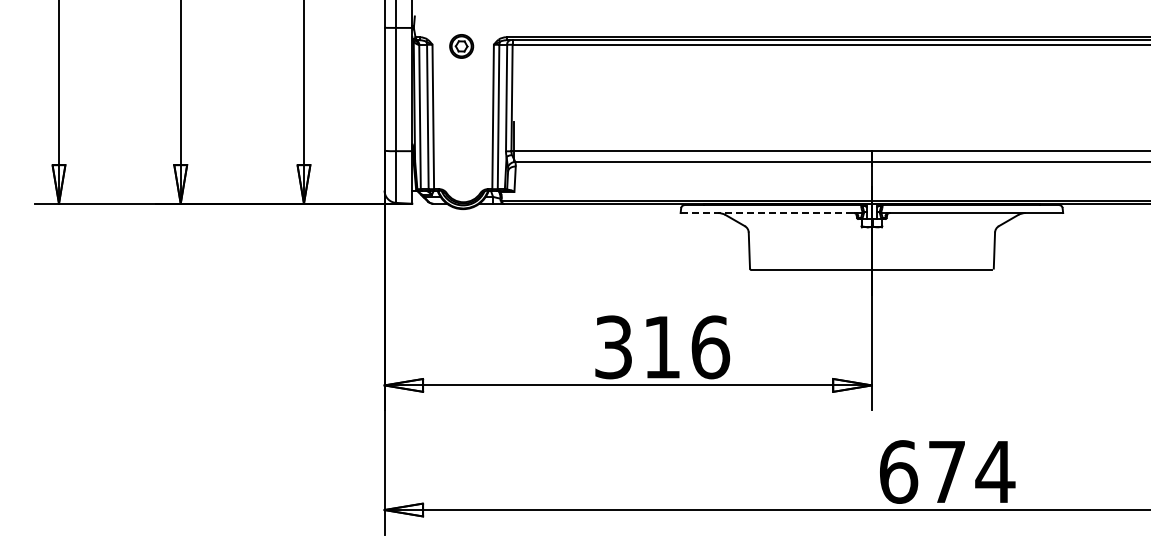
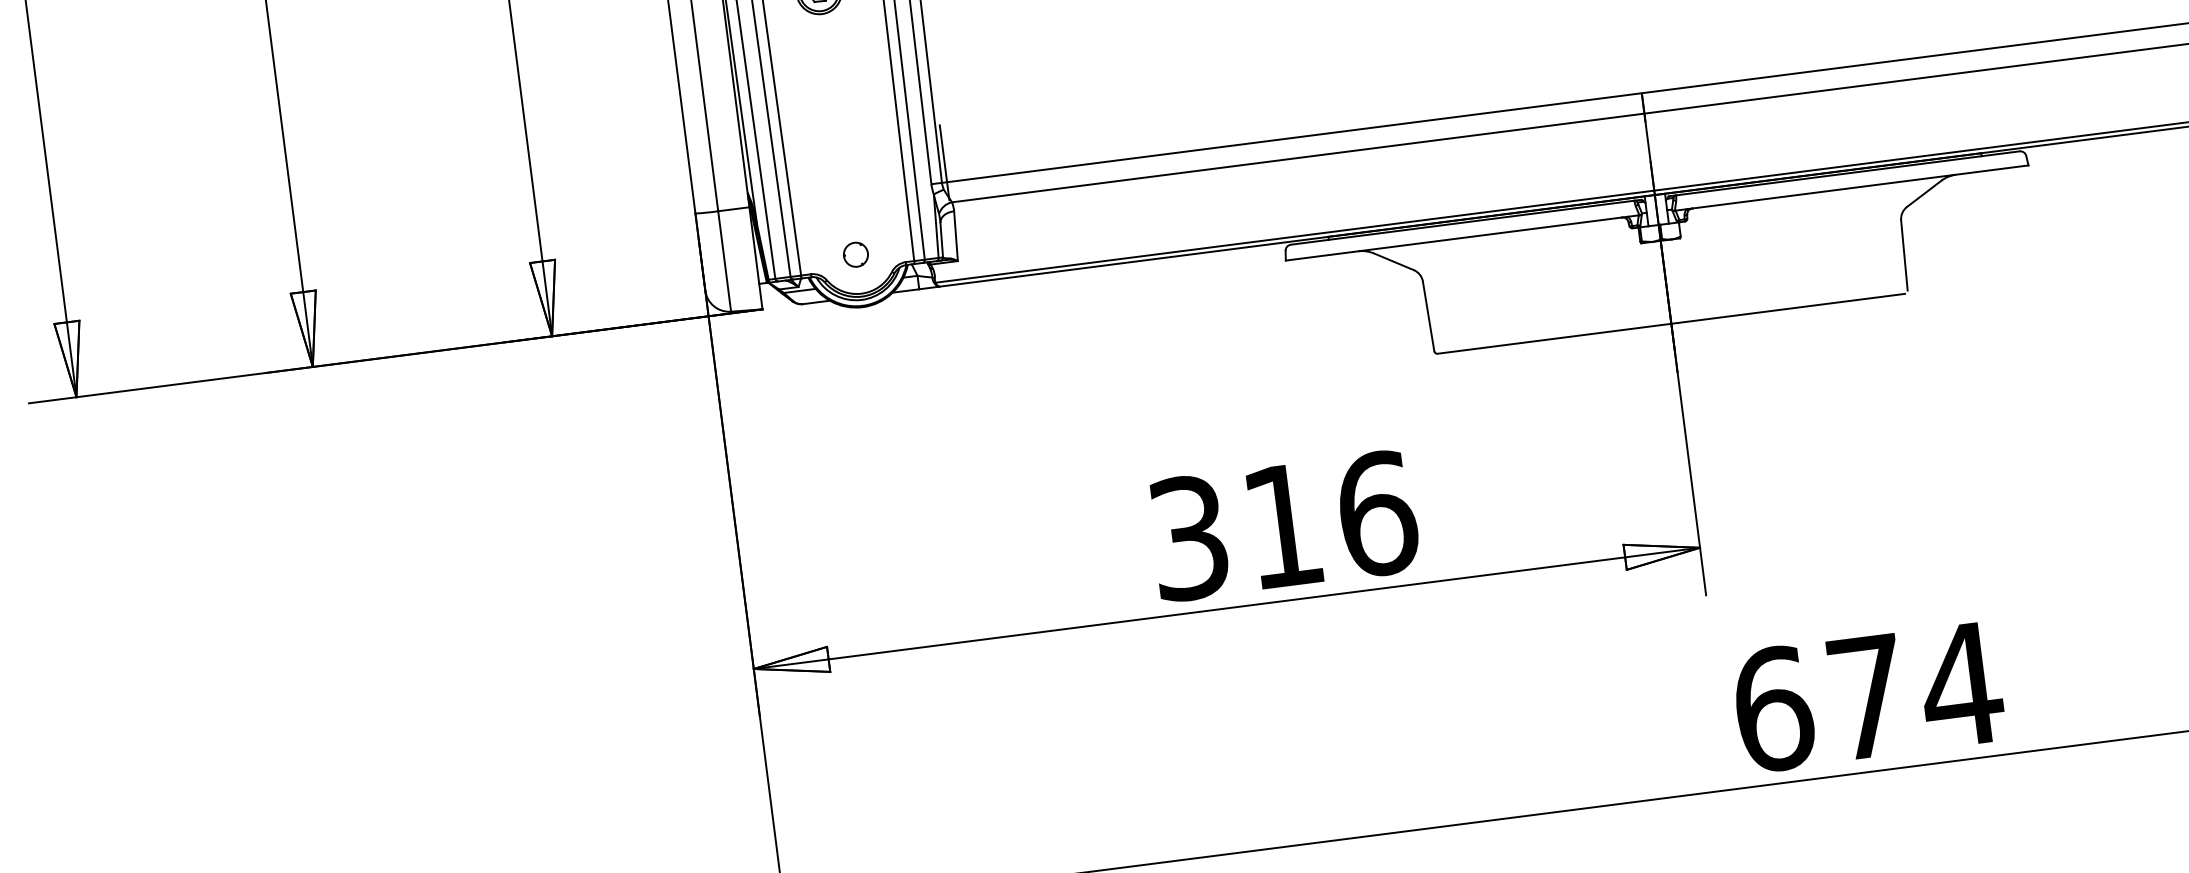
circle: (463, 182) -> (856, 255), added
line: (767, 213) -> (1454, 239), dashed -> solid

